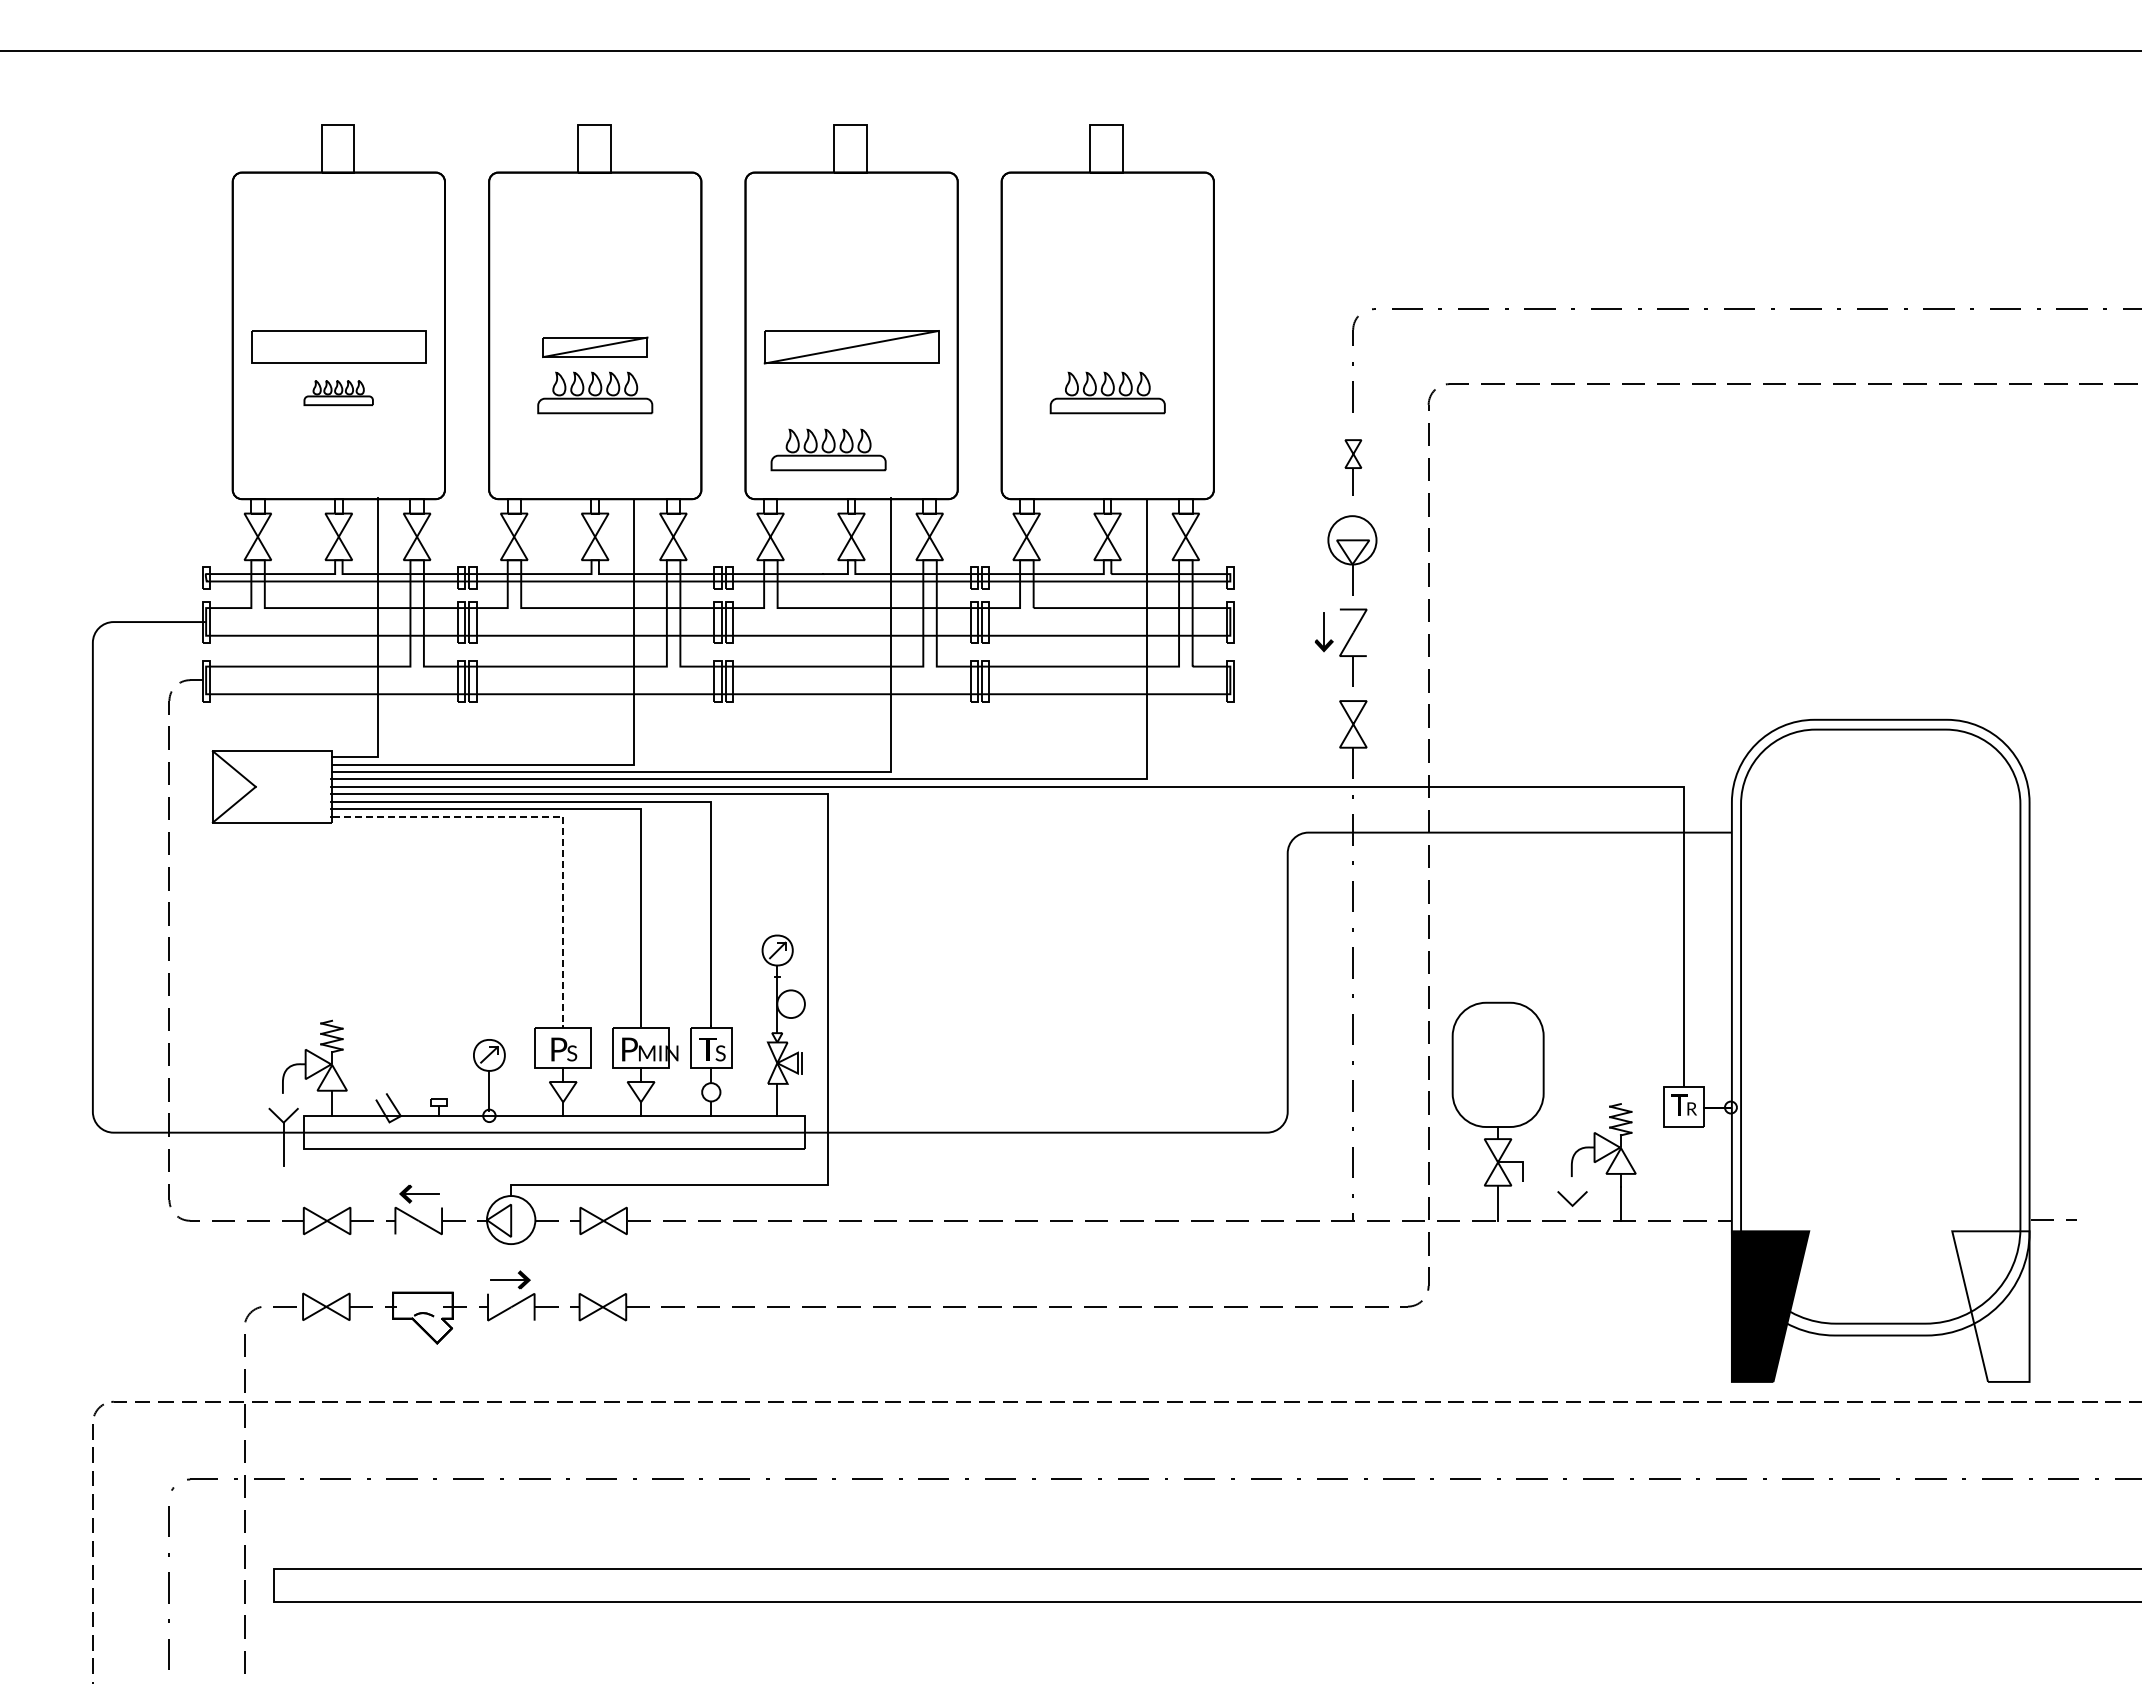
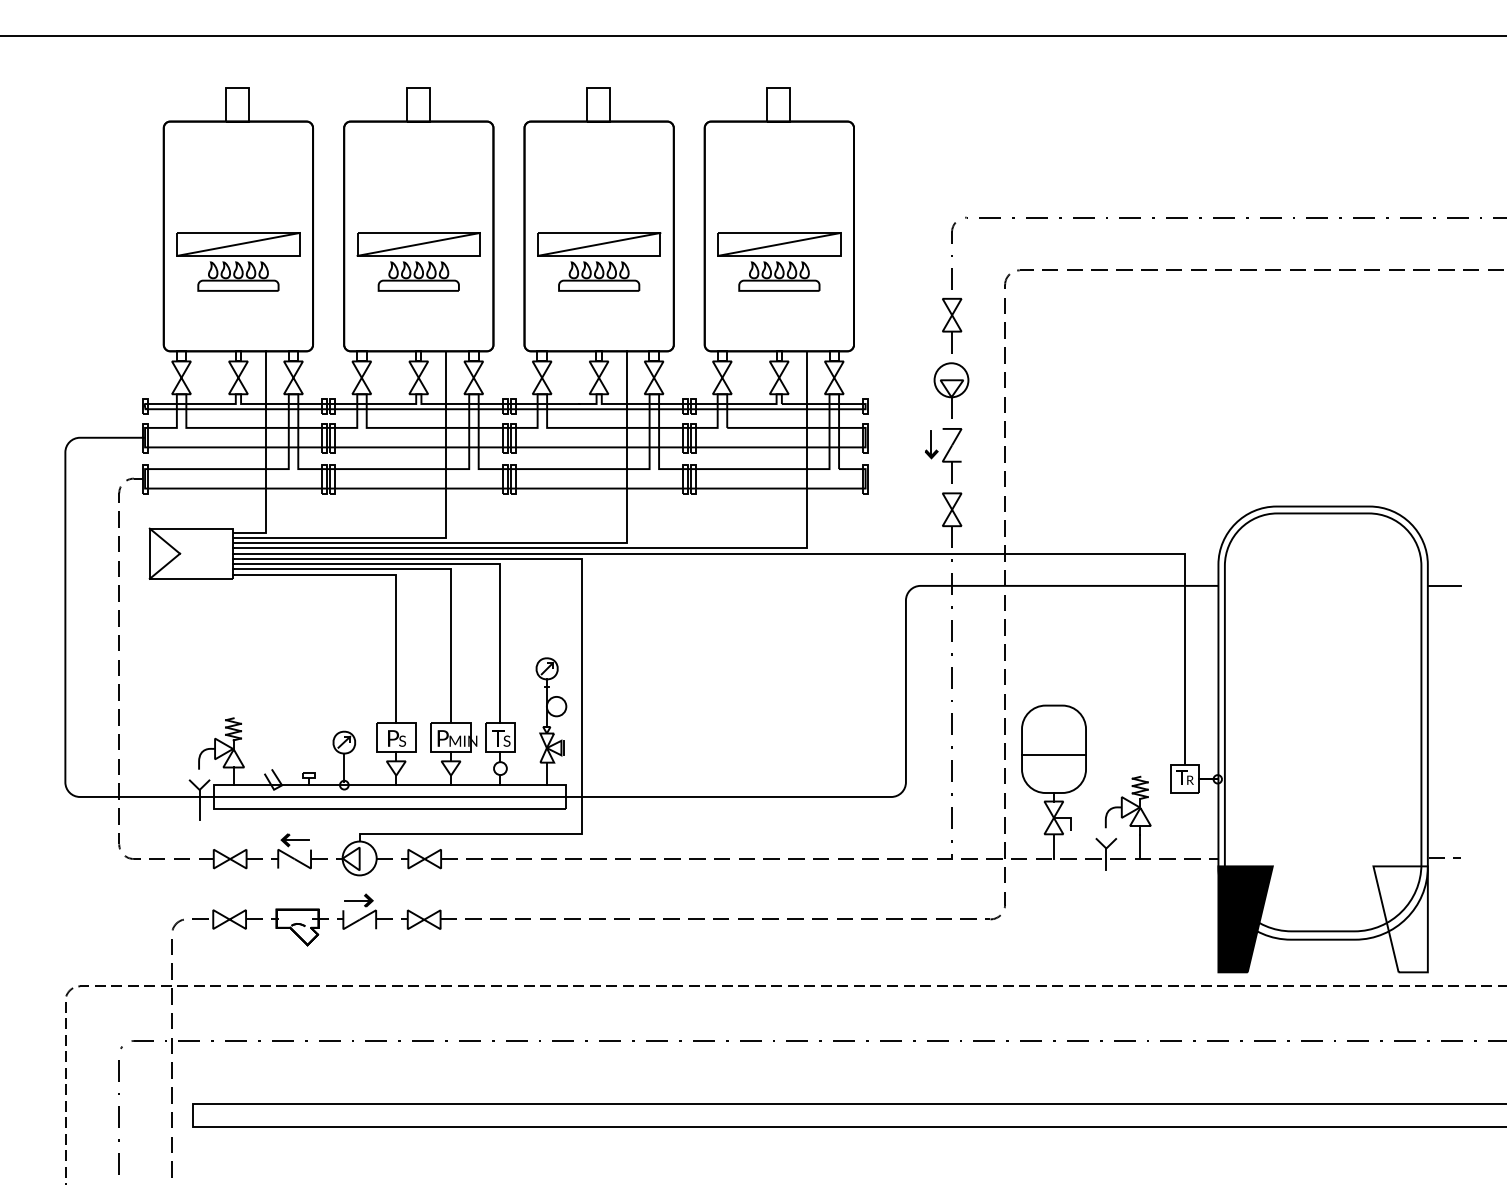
line: (338, 347) -> (238, 244), added
part: (595, 347) -> (418, 244), size x1.67
part: (1107, 347) -> (779, 244), added
part: (338, 392) -> (238, 276), size x1.67
part: (828, 449) -> (599, 276), moved
part: (1353, 463) -> (952, 326), size x1.67
line: (554, 816) -> (390, 574), dashed -> solid
line: (2053, 832) -> (1444, 585), added
line: (1497, 1072) -> (1053, 754), added
line: (1572, 1220) -> (1106, 858), added

